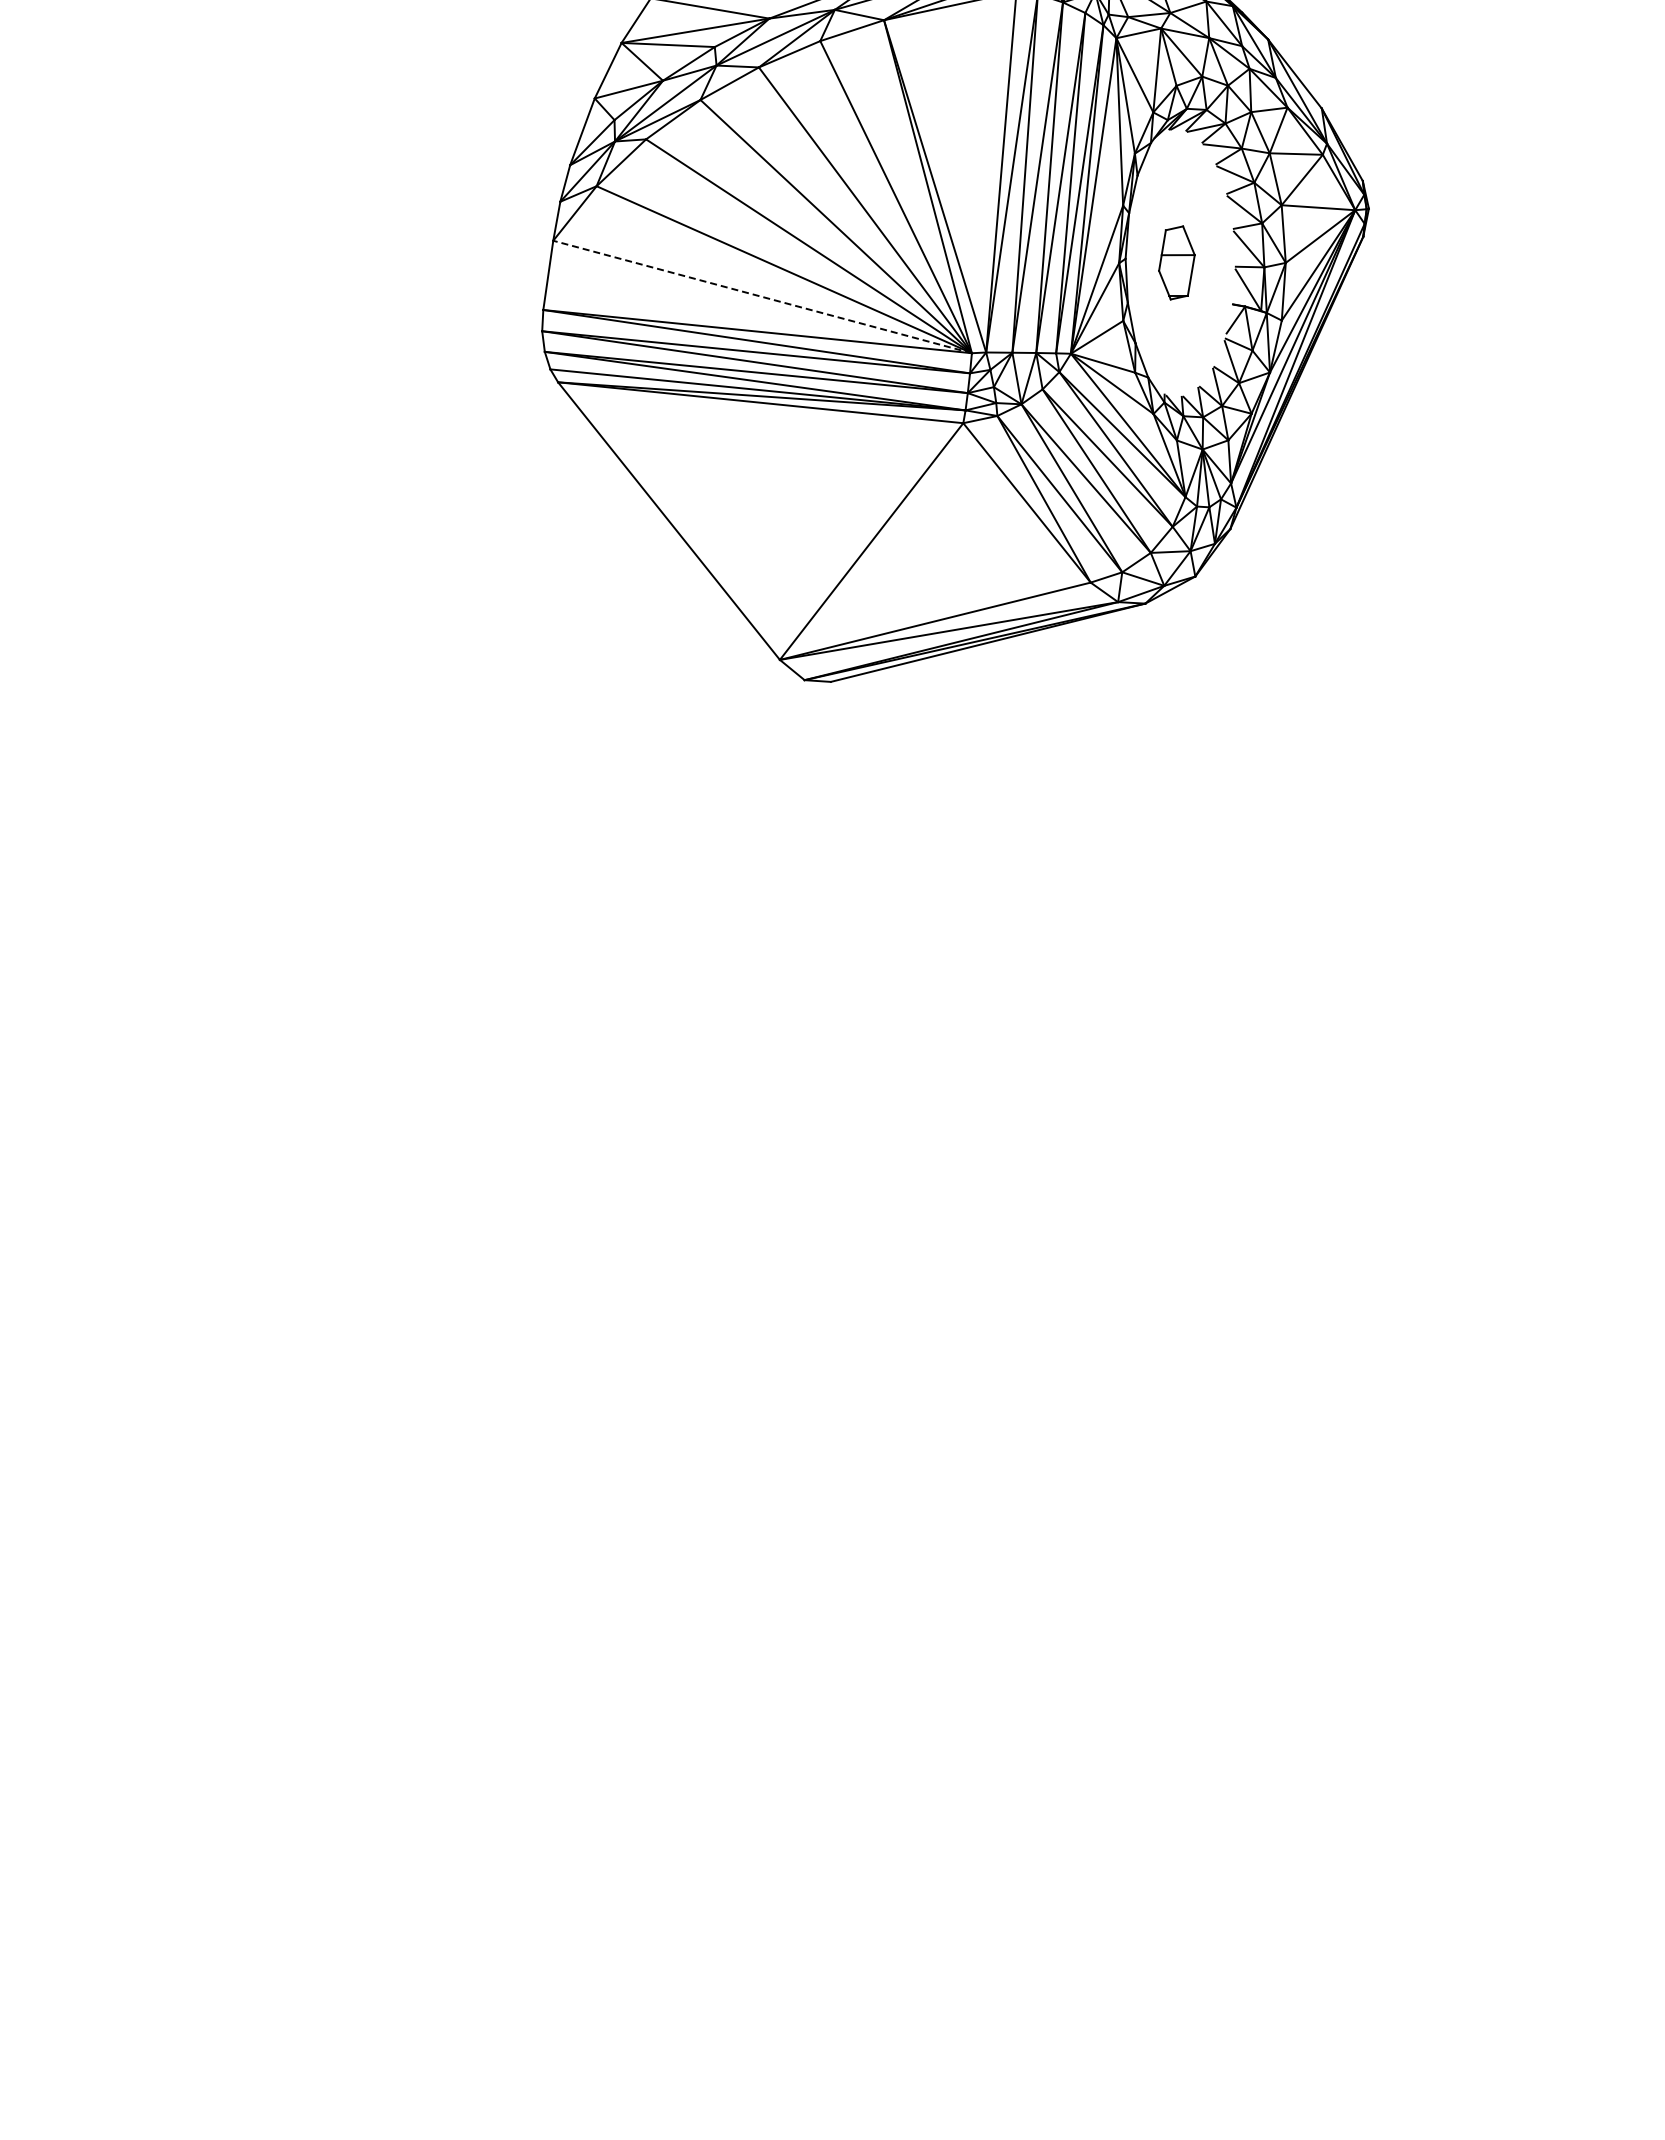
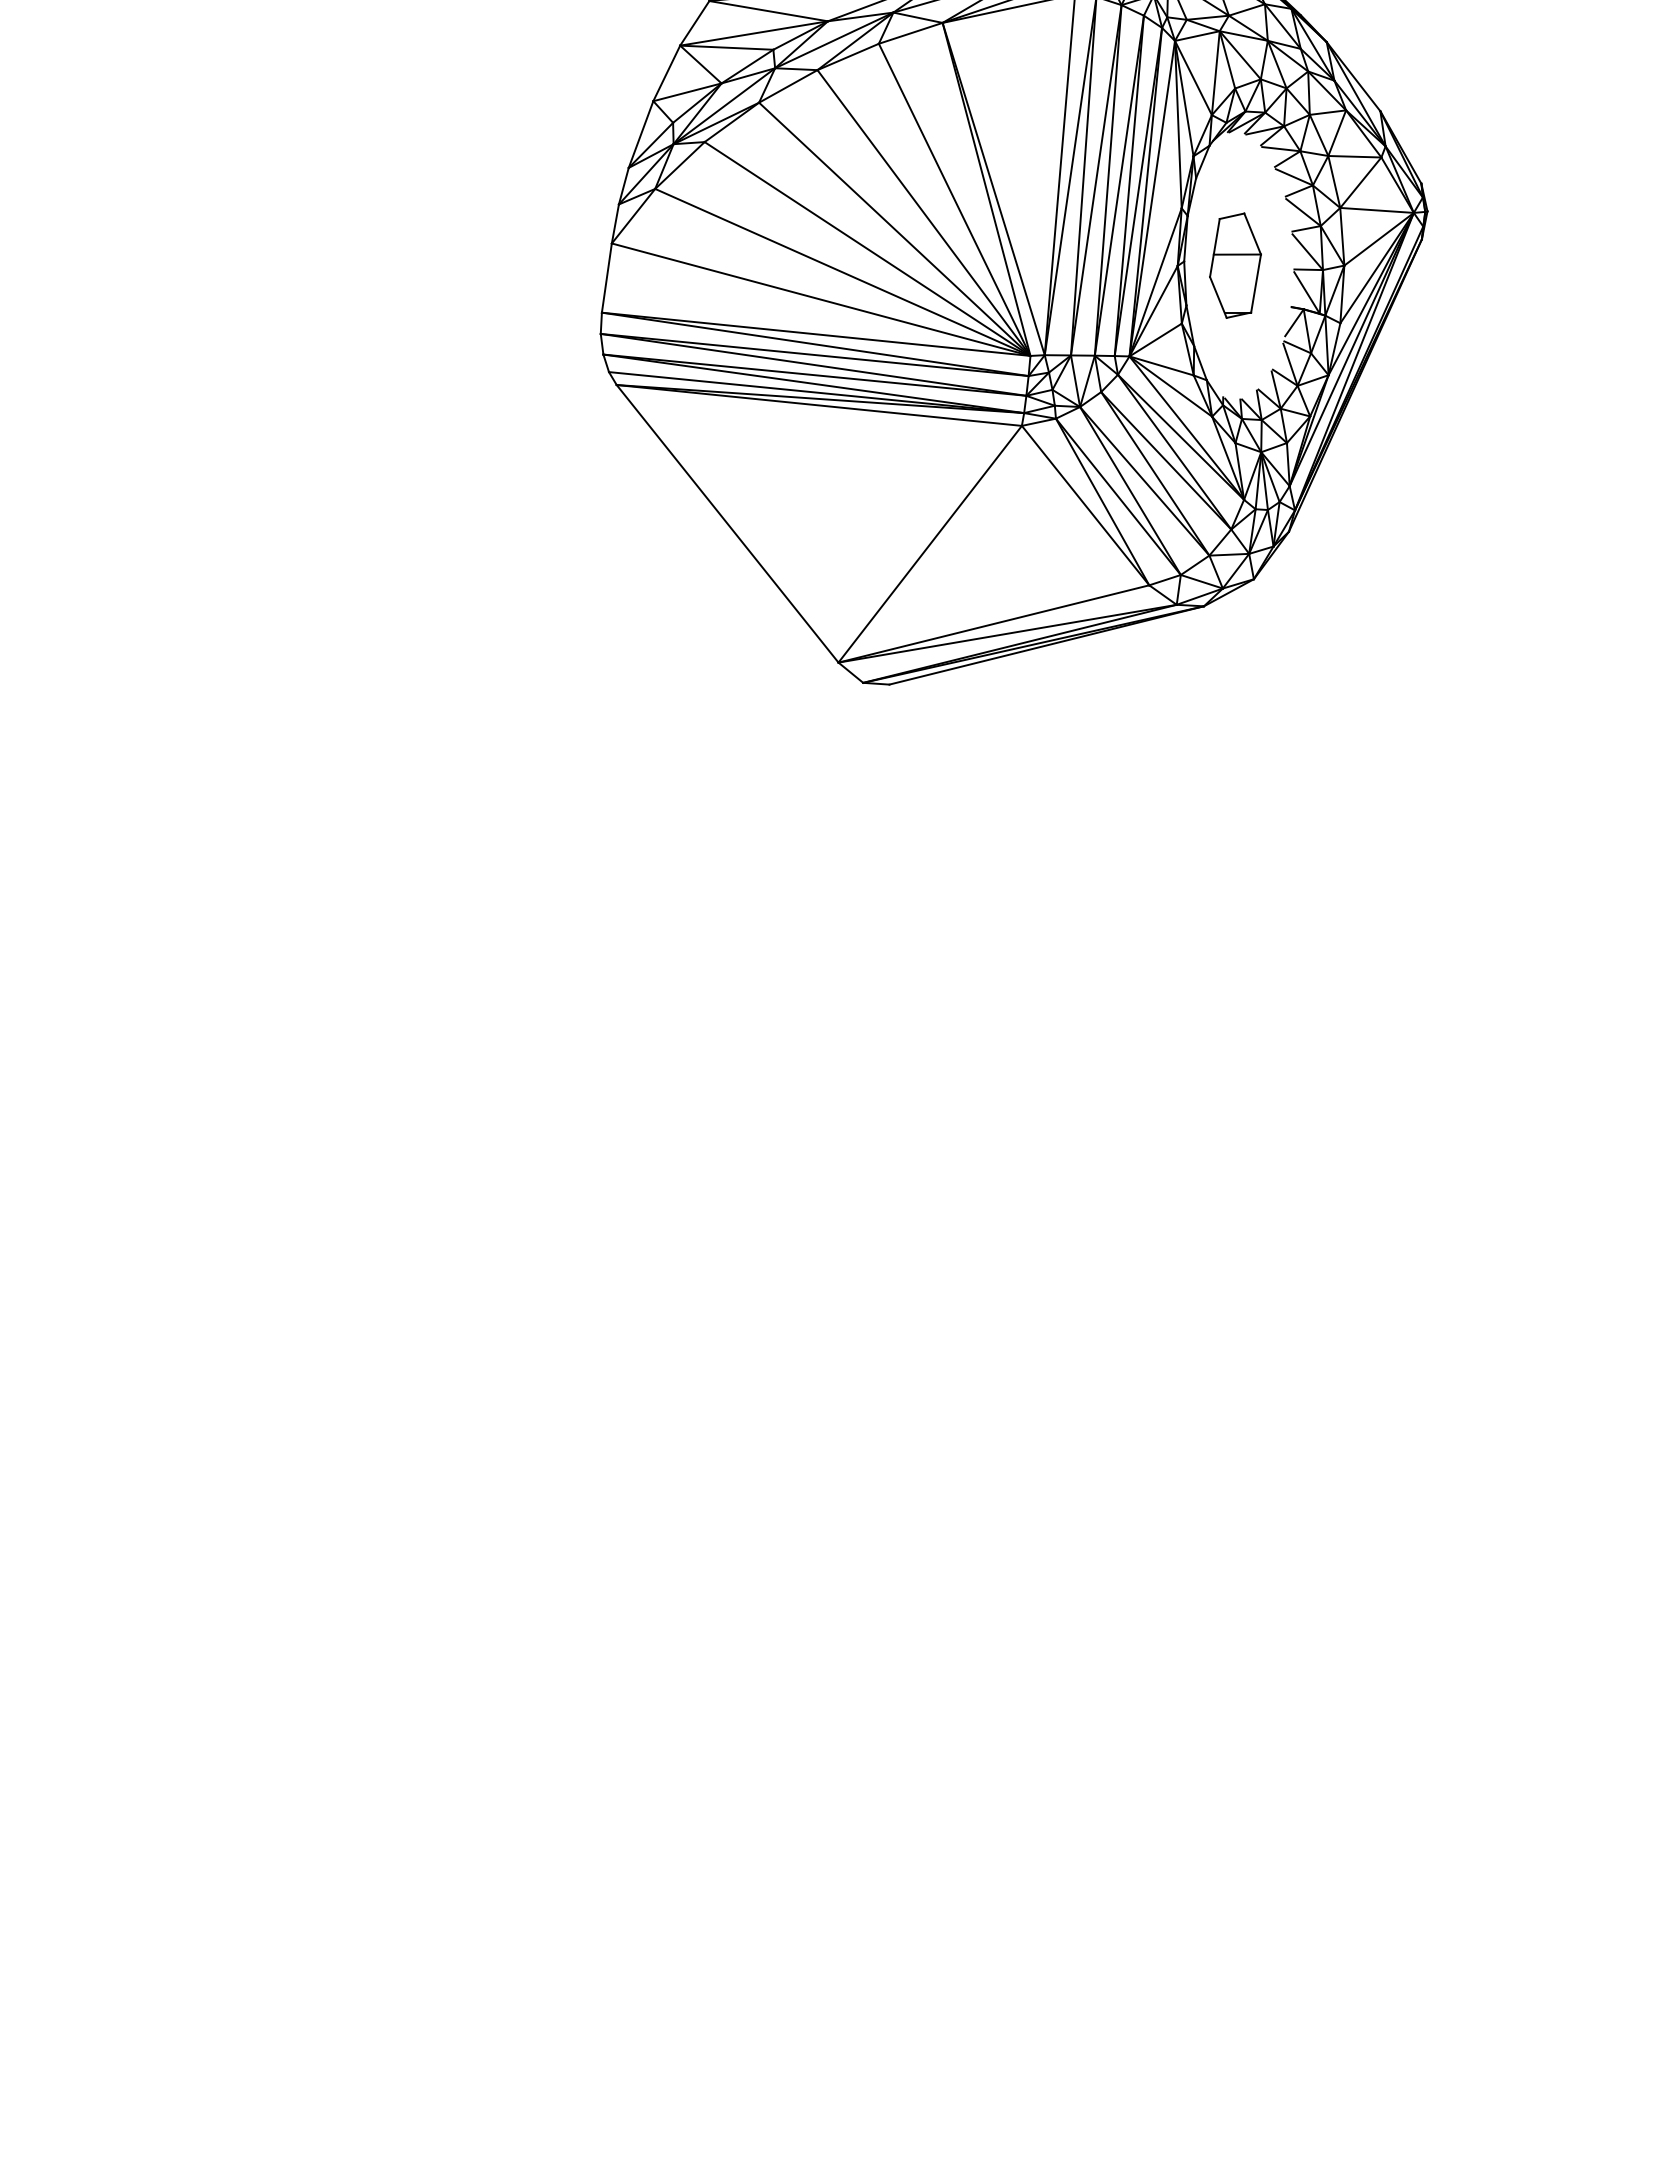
part: (1176, 262) -> (1235, 265), size x1.43
line: (762, 296) -> (821, 299), dashed -> solid

